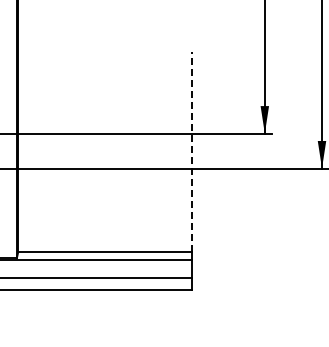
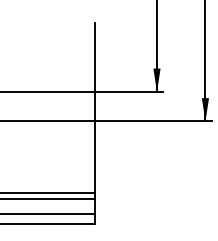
line: (192, 151) -> (95, 107), dashed -> solid

